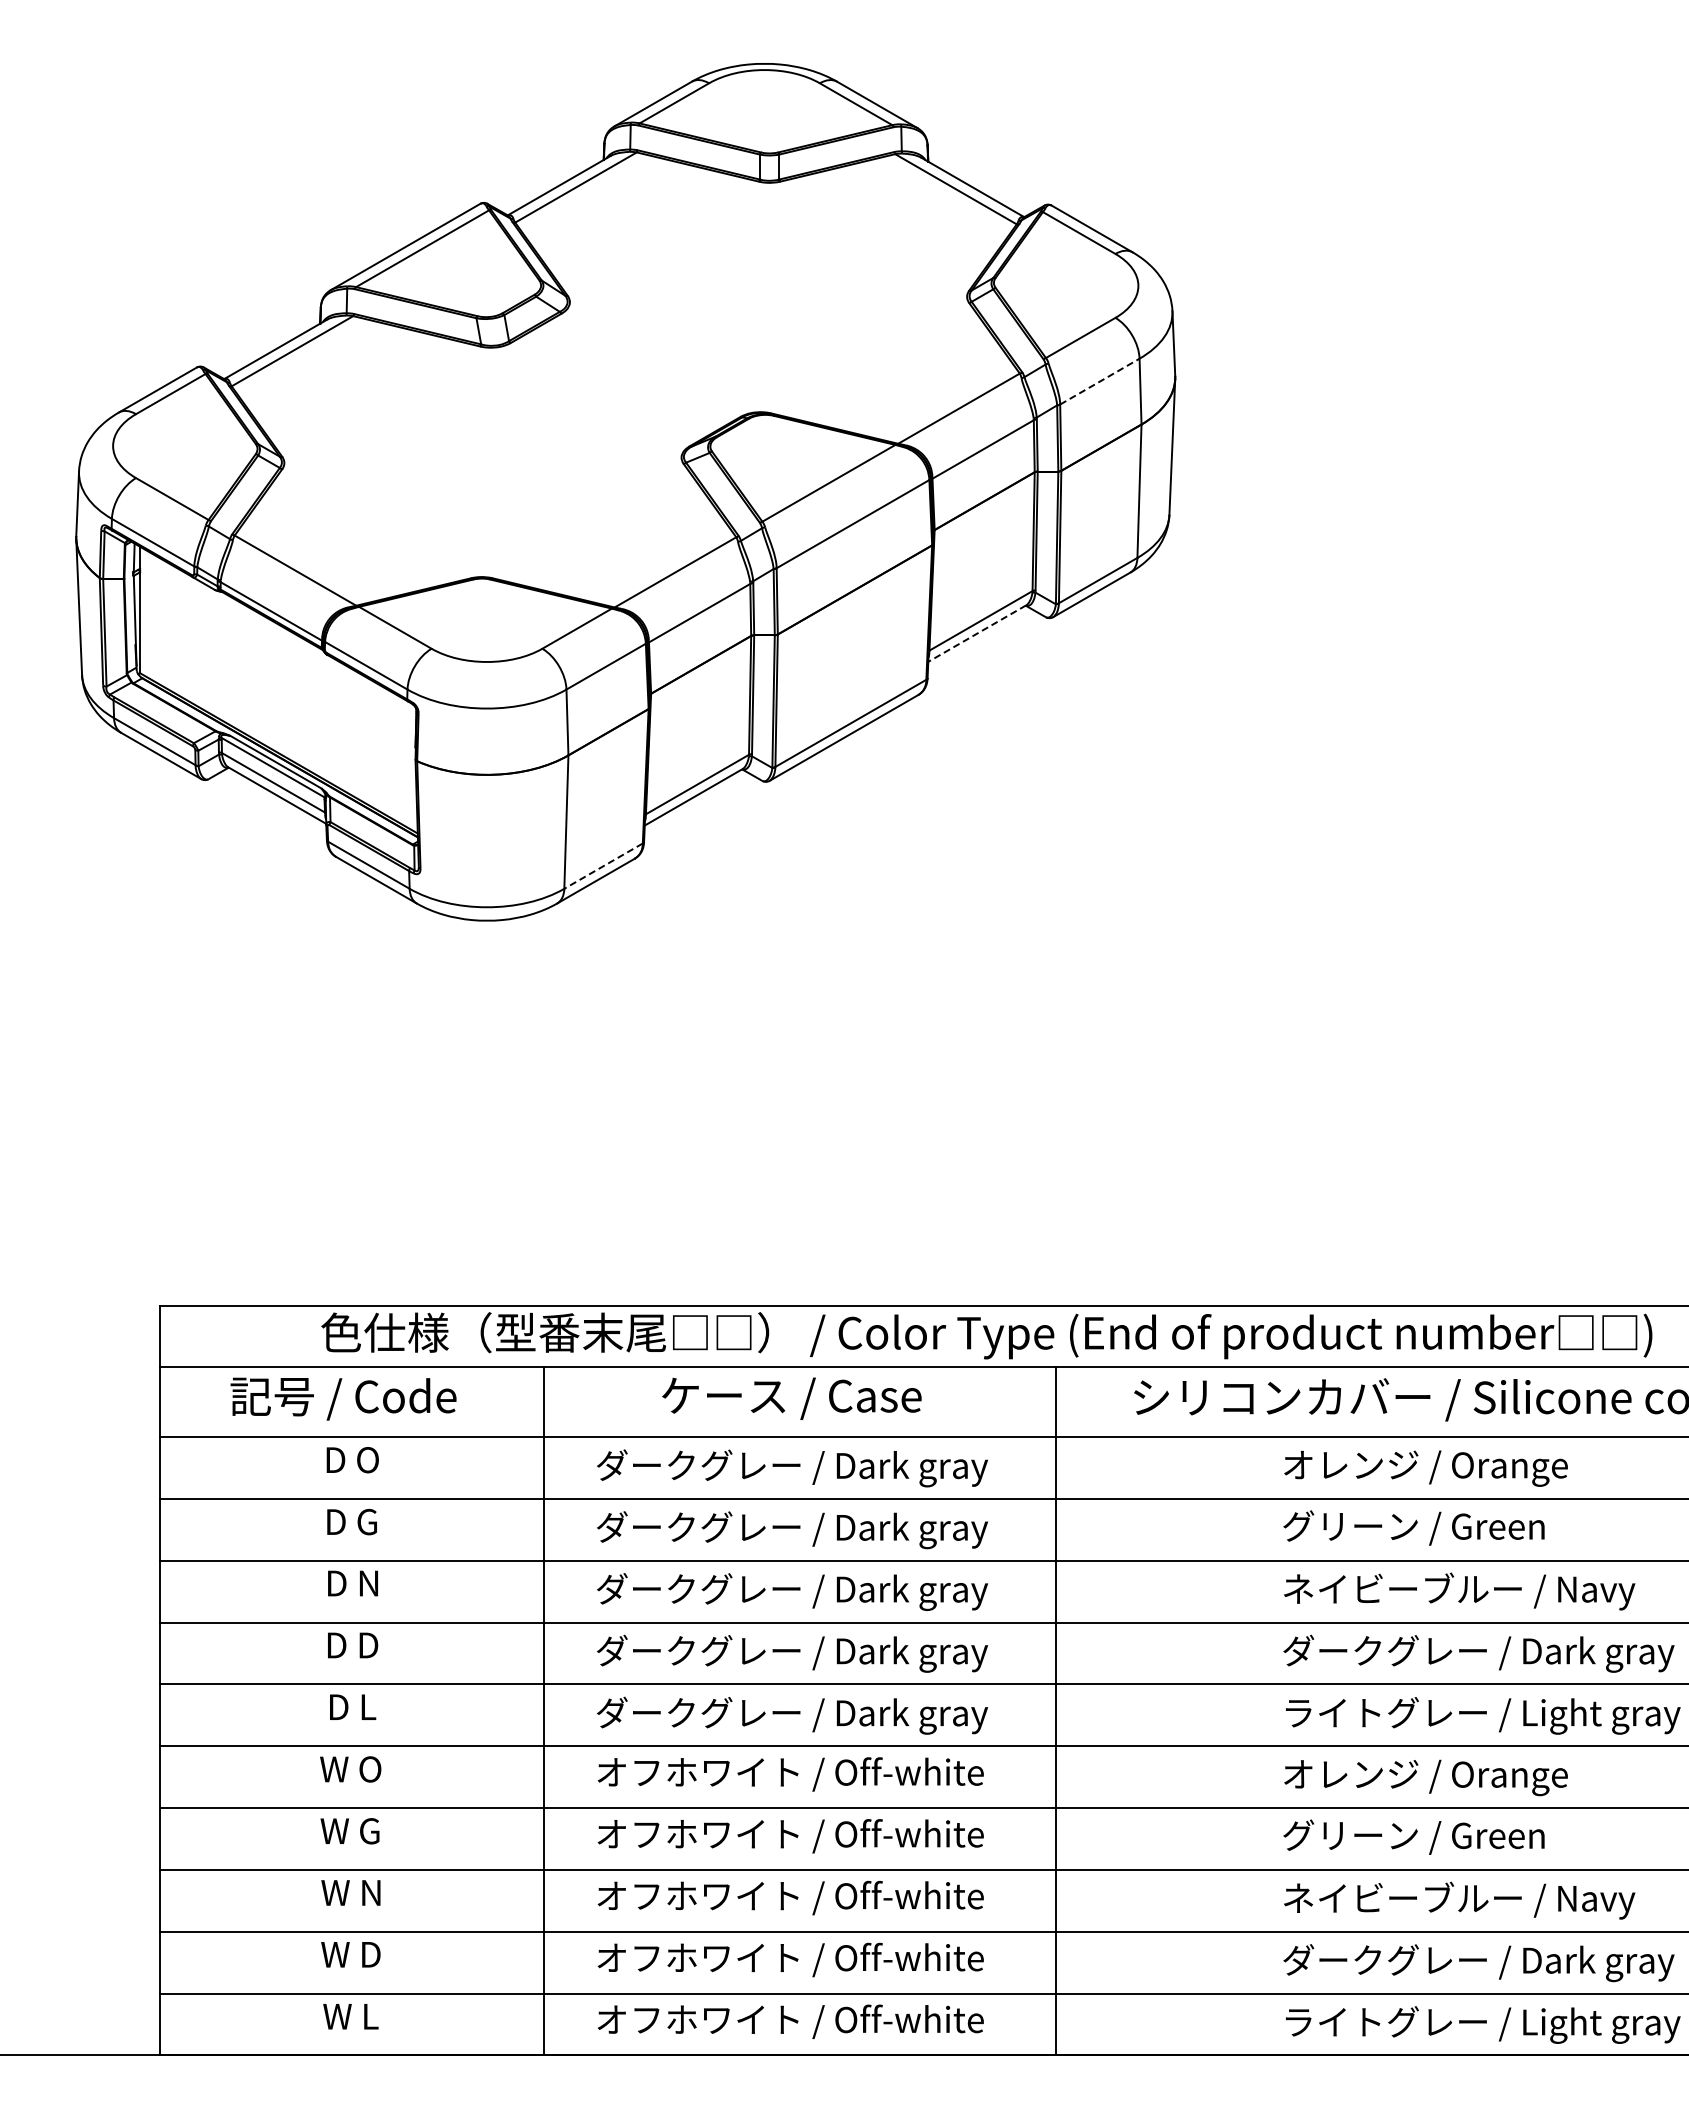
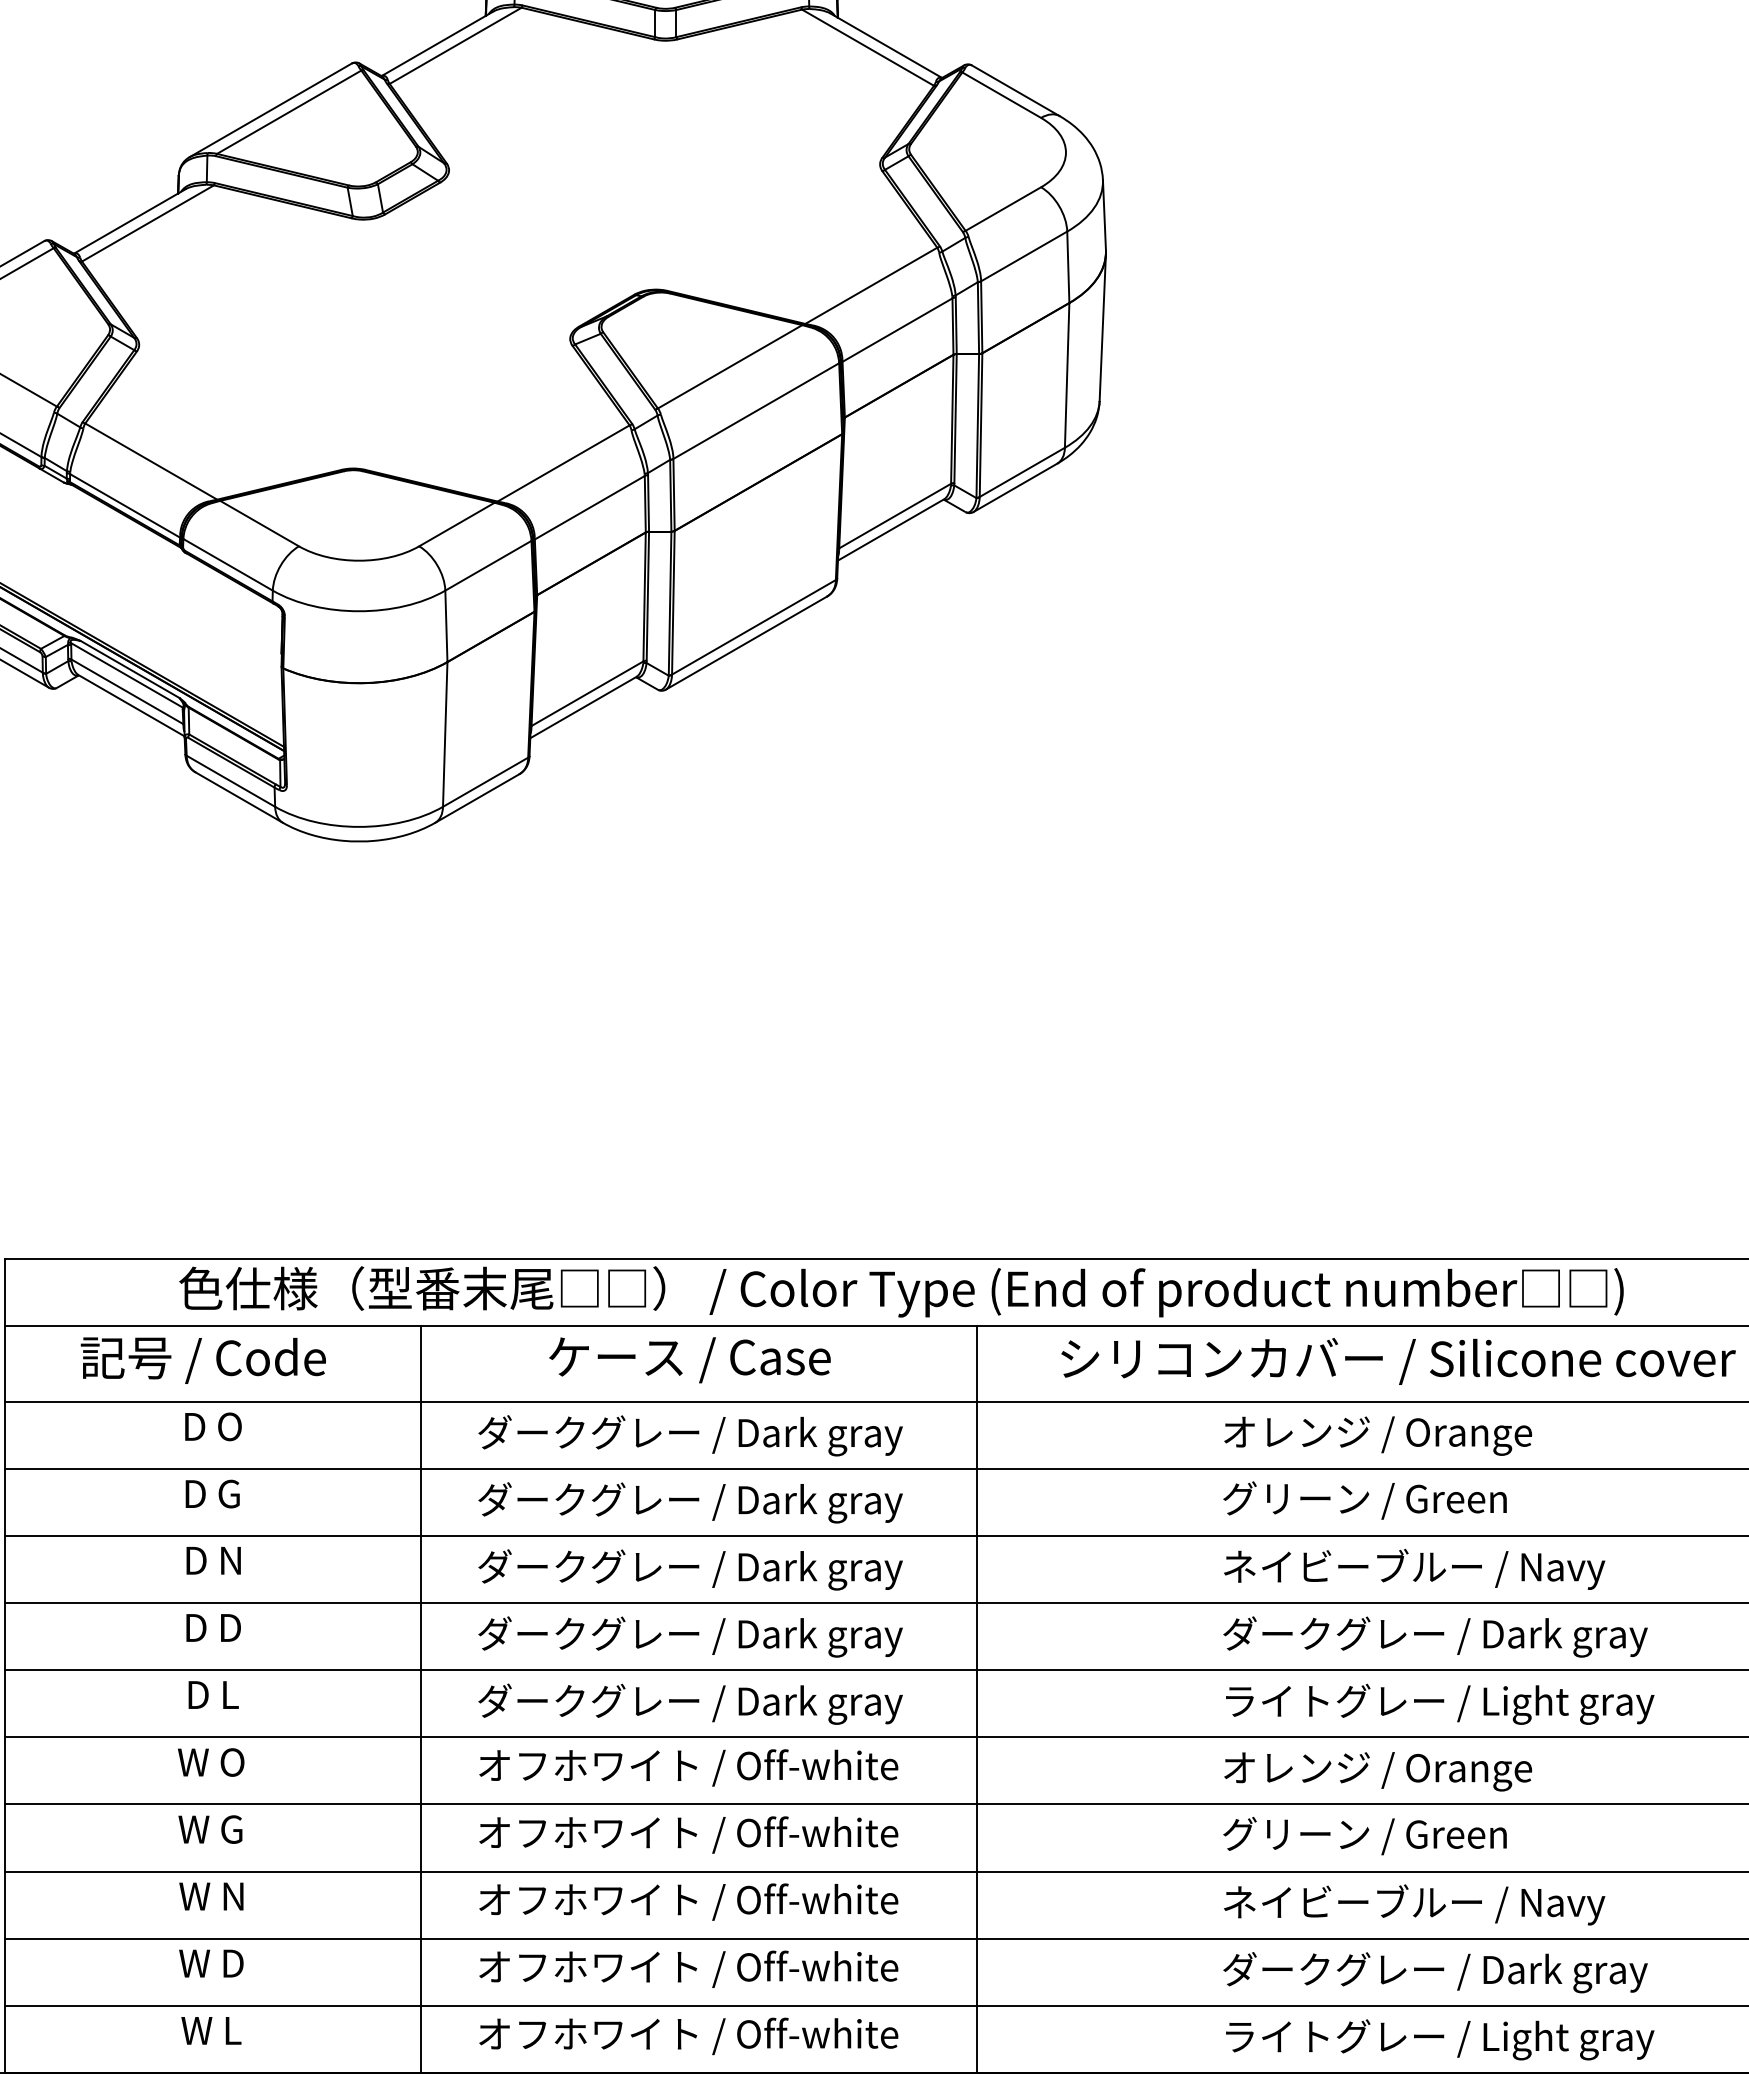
line: (1099, 381) -> (1023, 256), dashed -> solid
line: (977, 633) -> (891, 529), dashed -> solid
line: (603, 866) -> (485, 782), dashed -> solid

